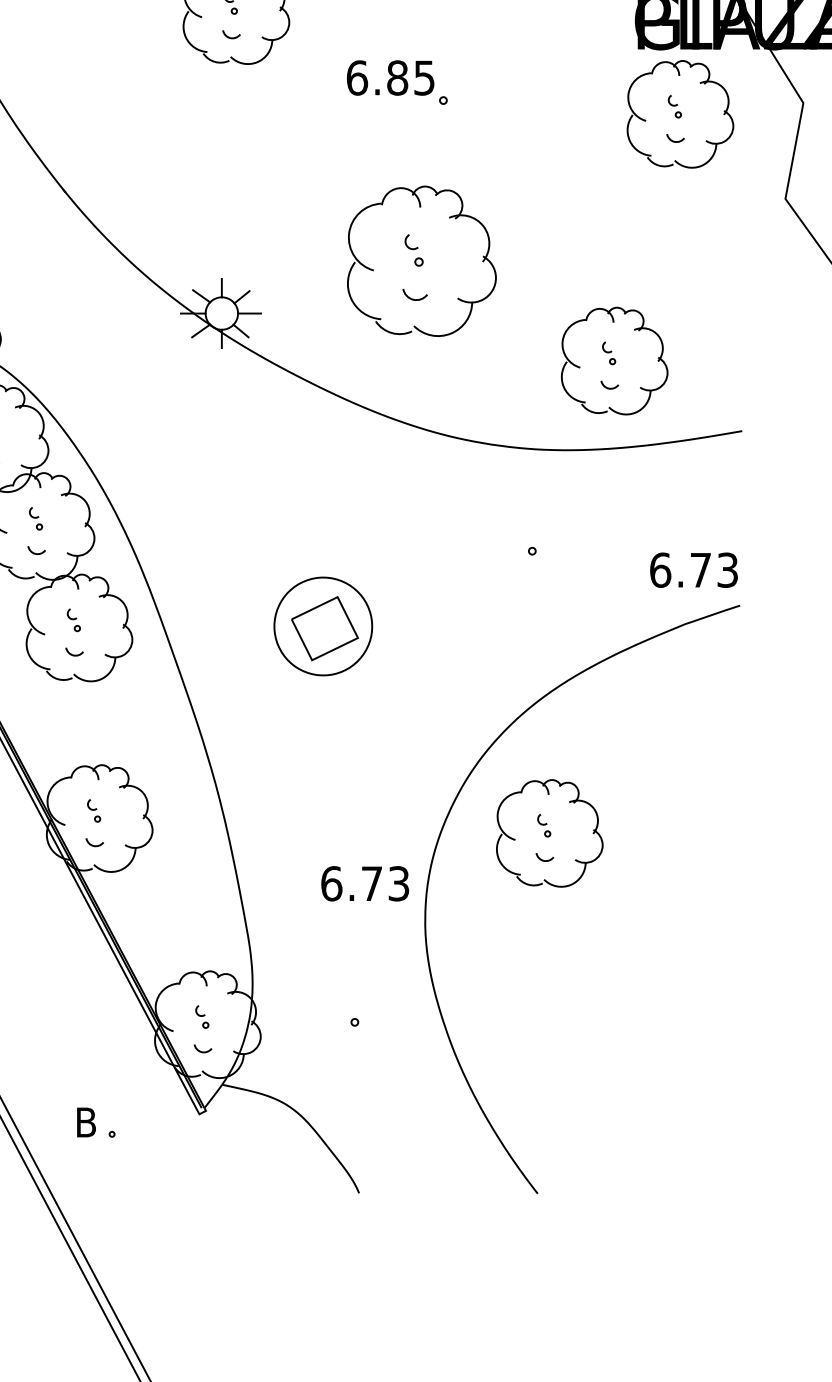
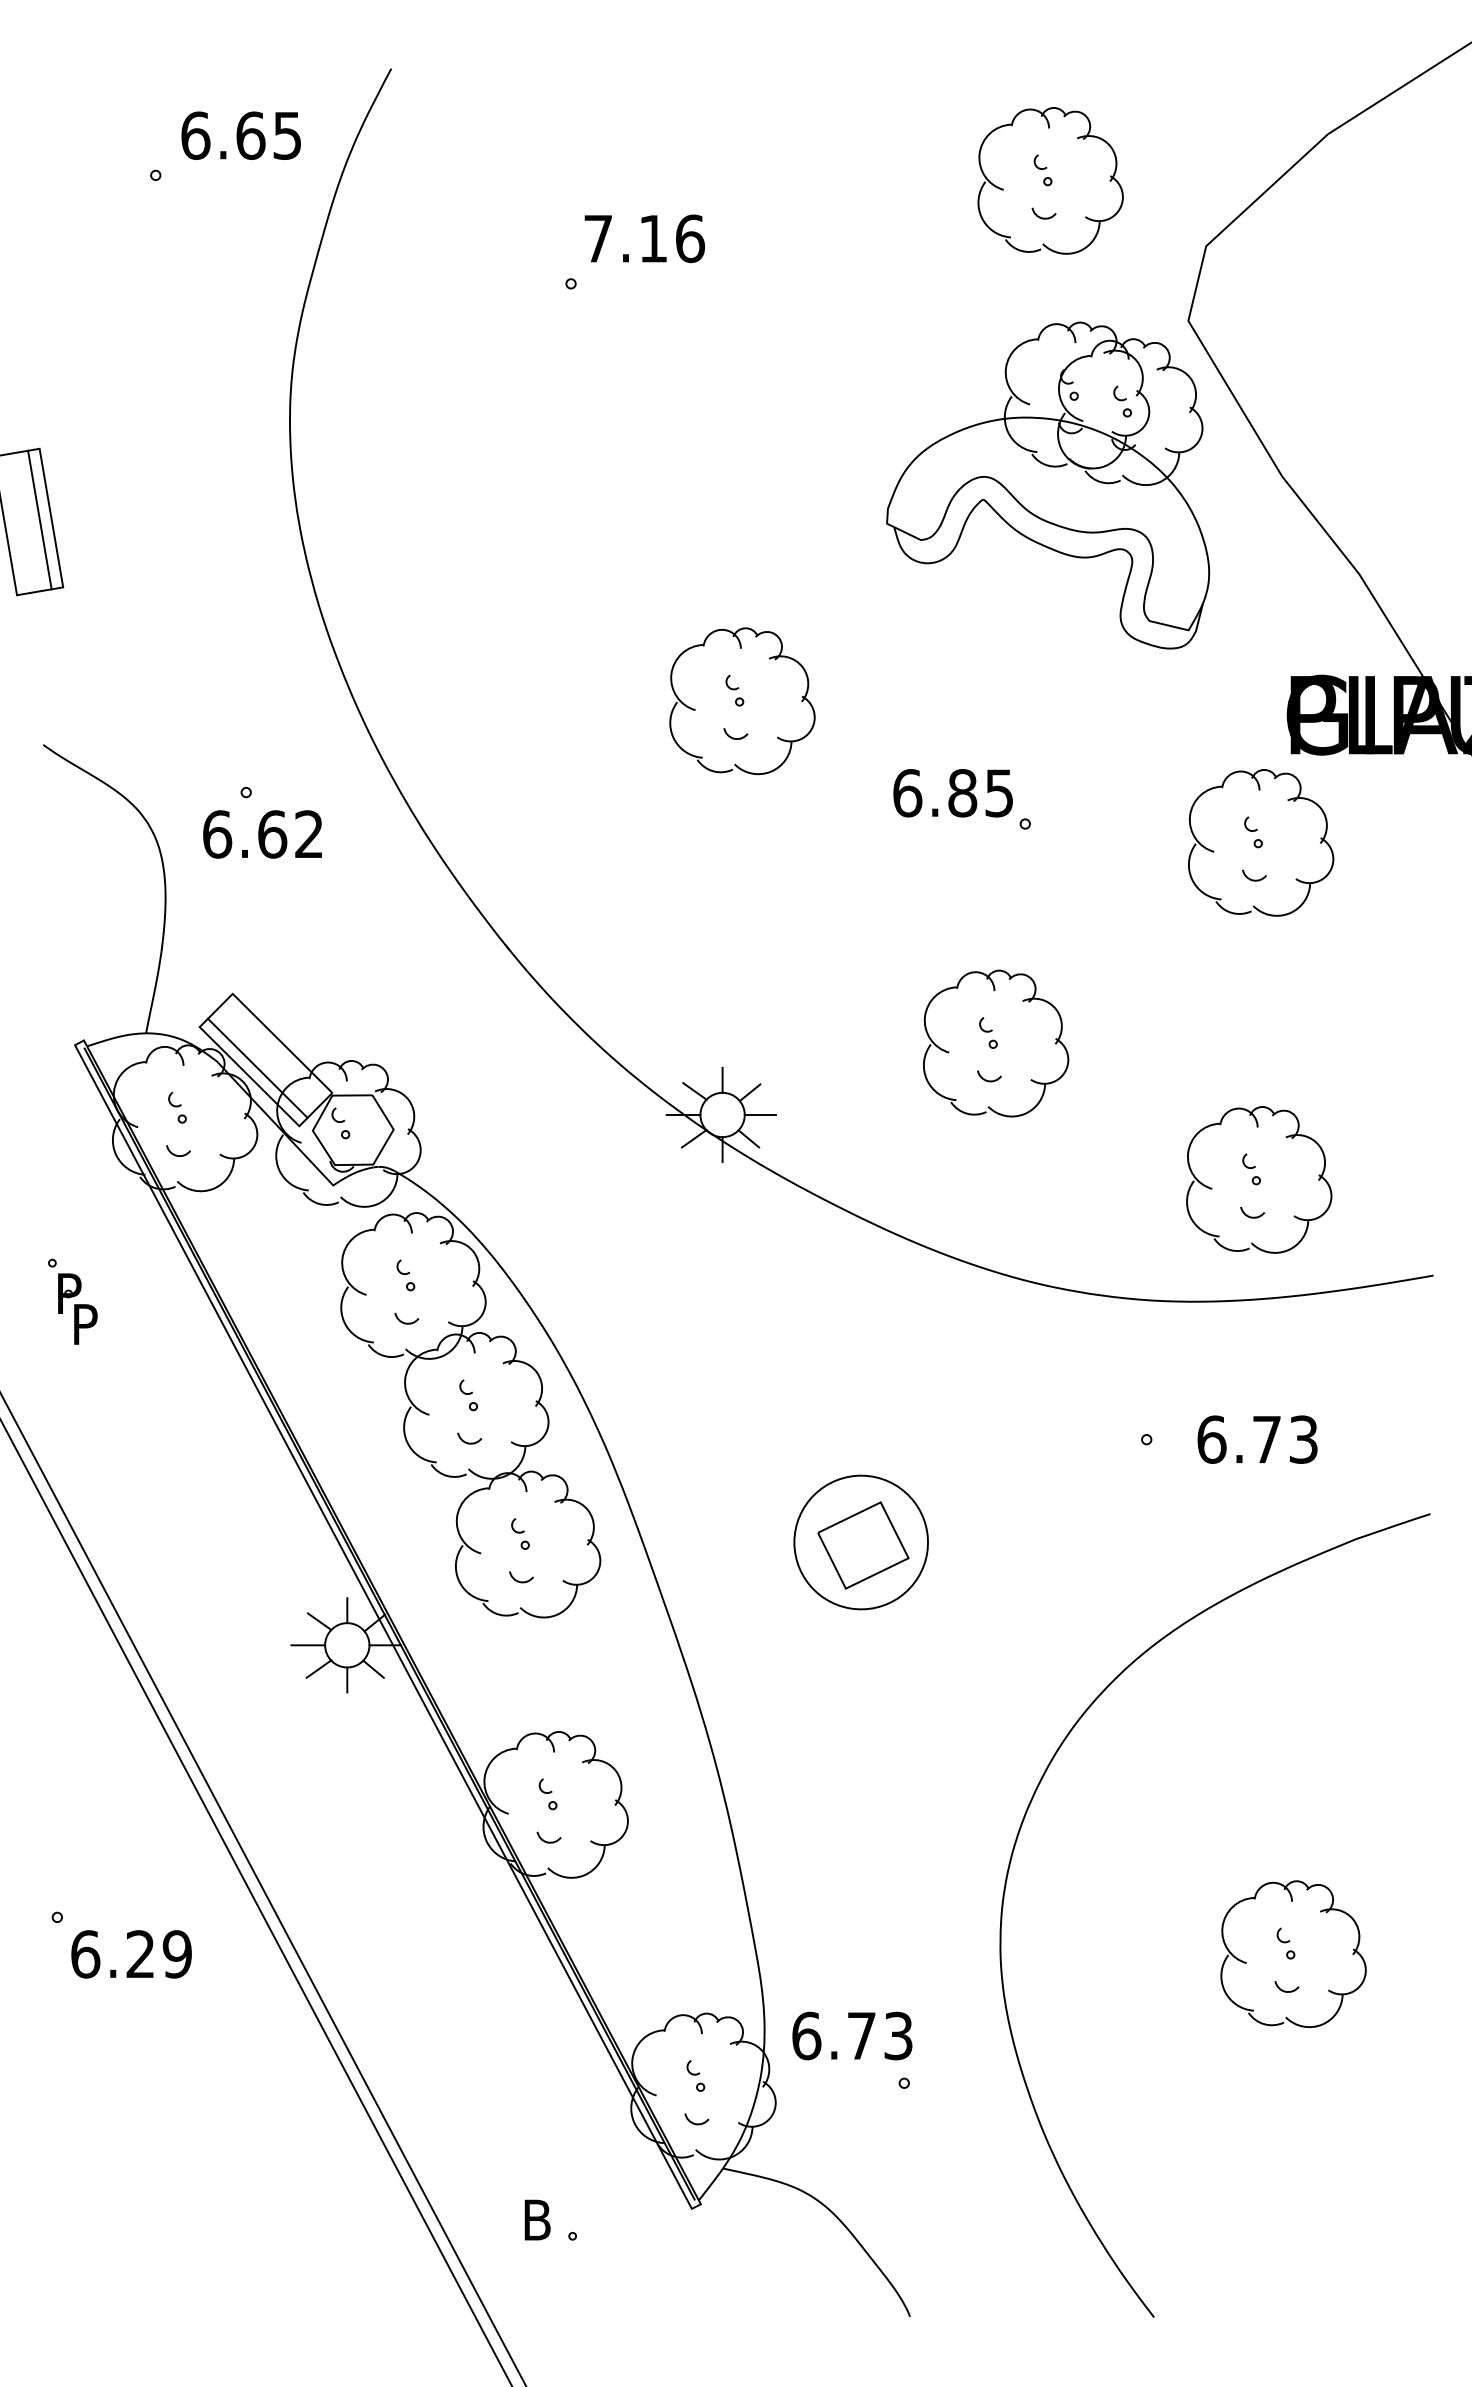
part: (680, 114) -> (1261, 842), moved
part: (422, 261) -> (996, 1043), size x0.71
text: (693, 570) -> (1257, 1439), moved
part: (549, 832) -> (1293, 1953), moved
text: (365, 883) -> (852, 2035), moved

